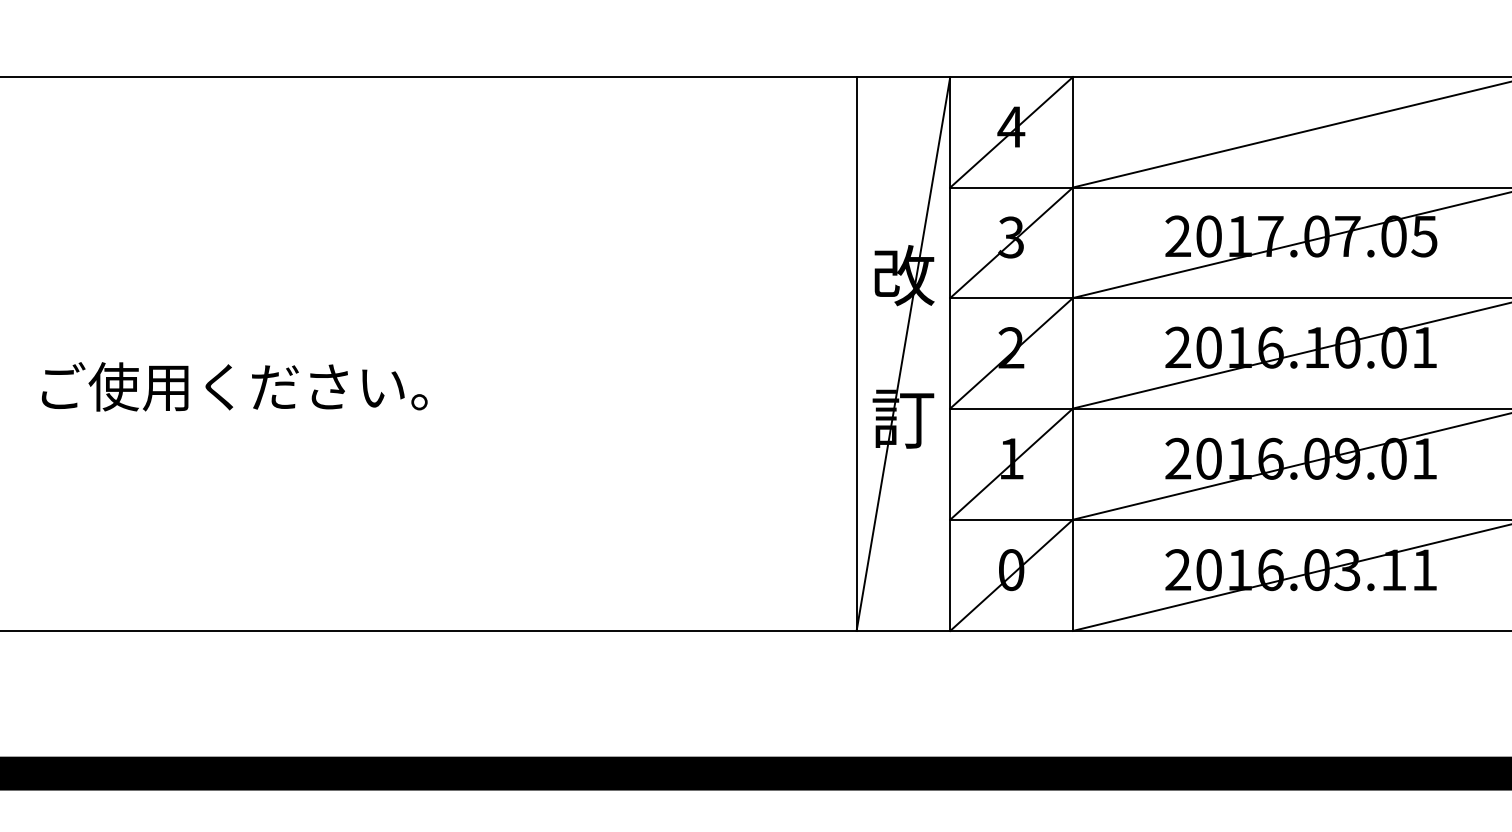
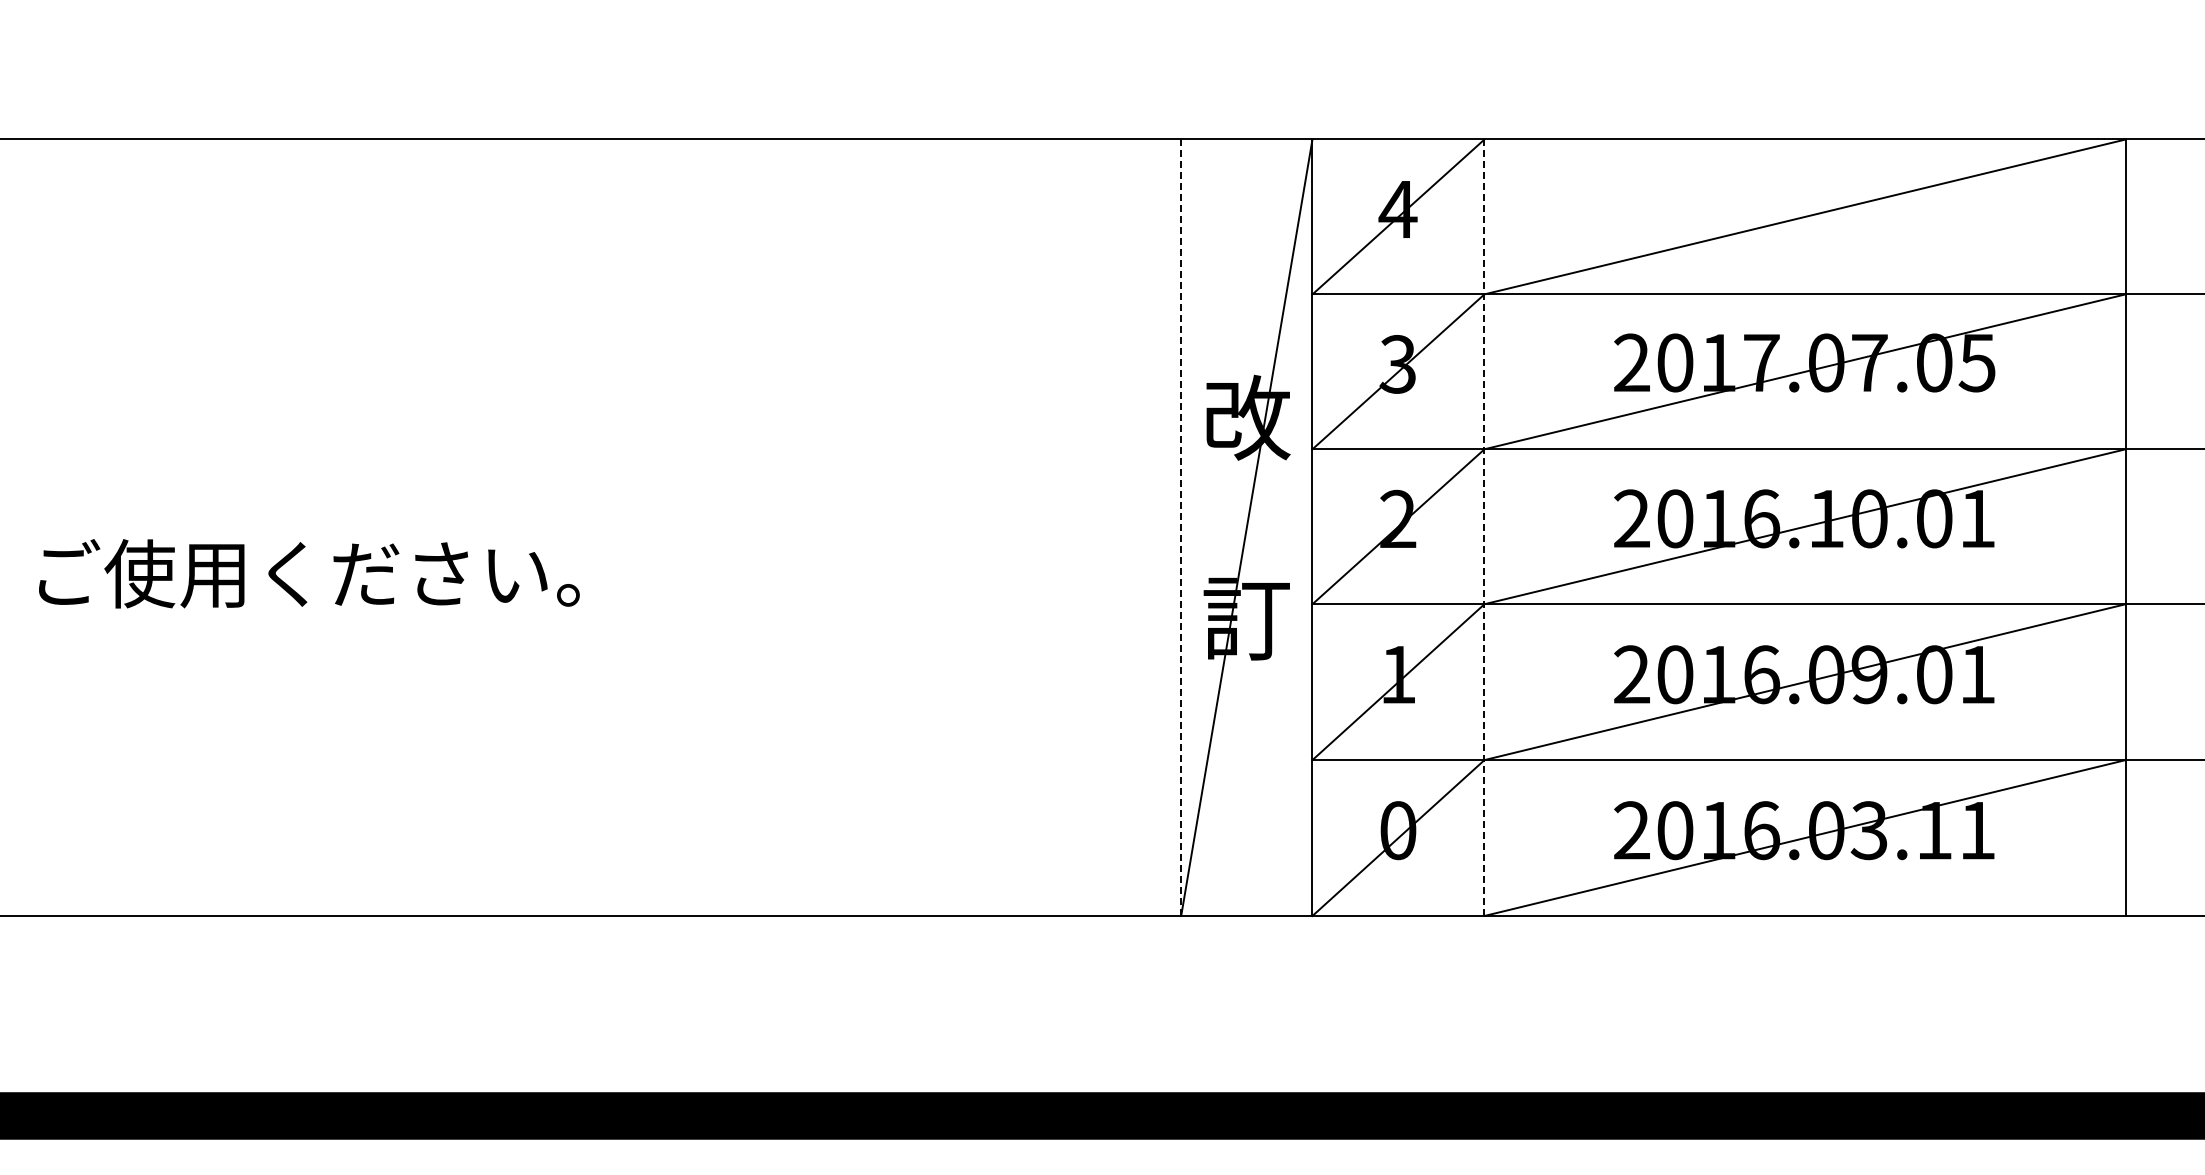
line: (856, 354) -> (1181, 528), solid -> dashed
line: (1072, 354) -> (1484, 528), solid -> dashed

